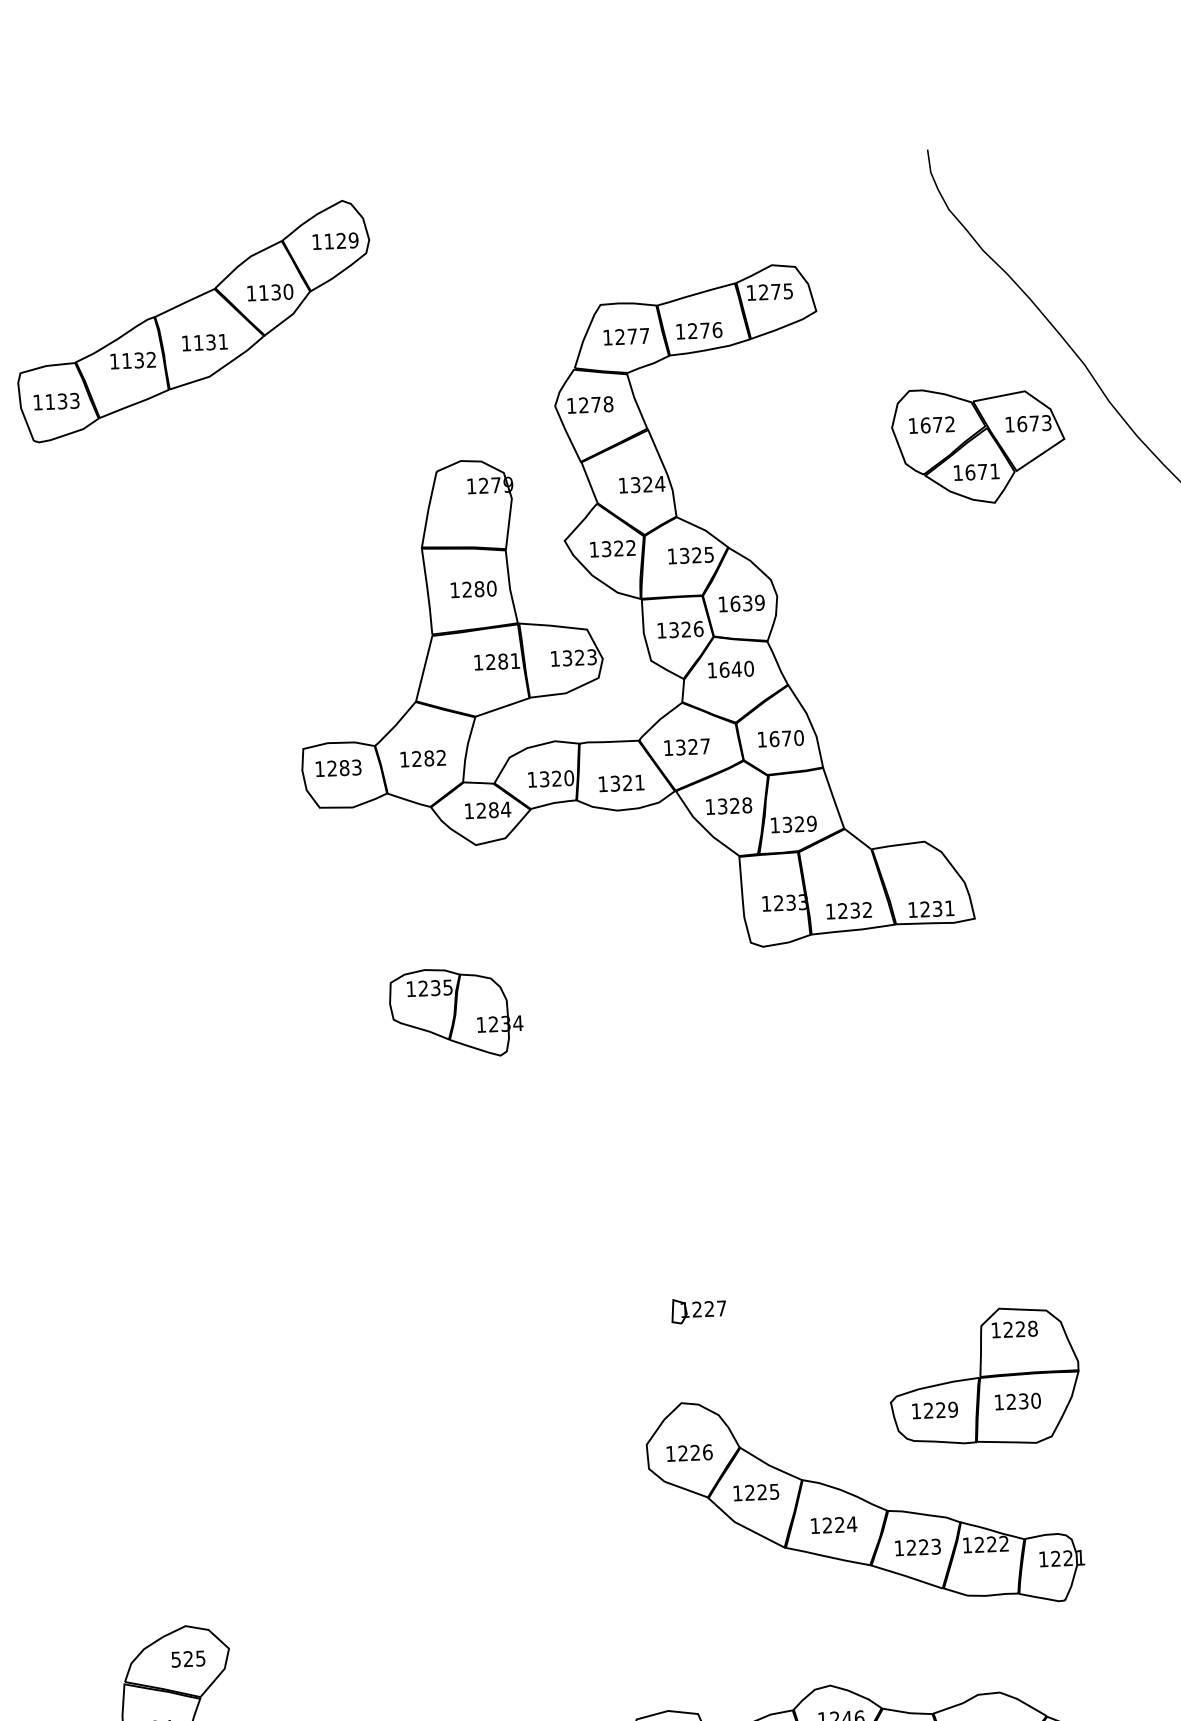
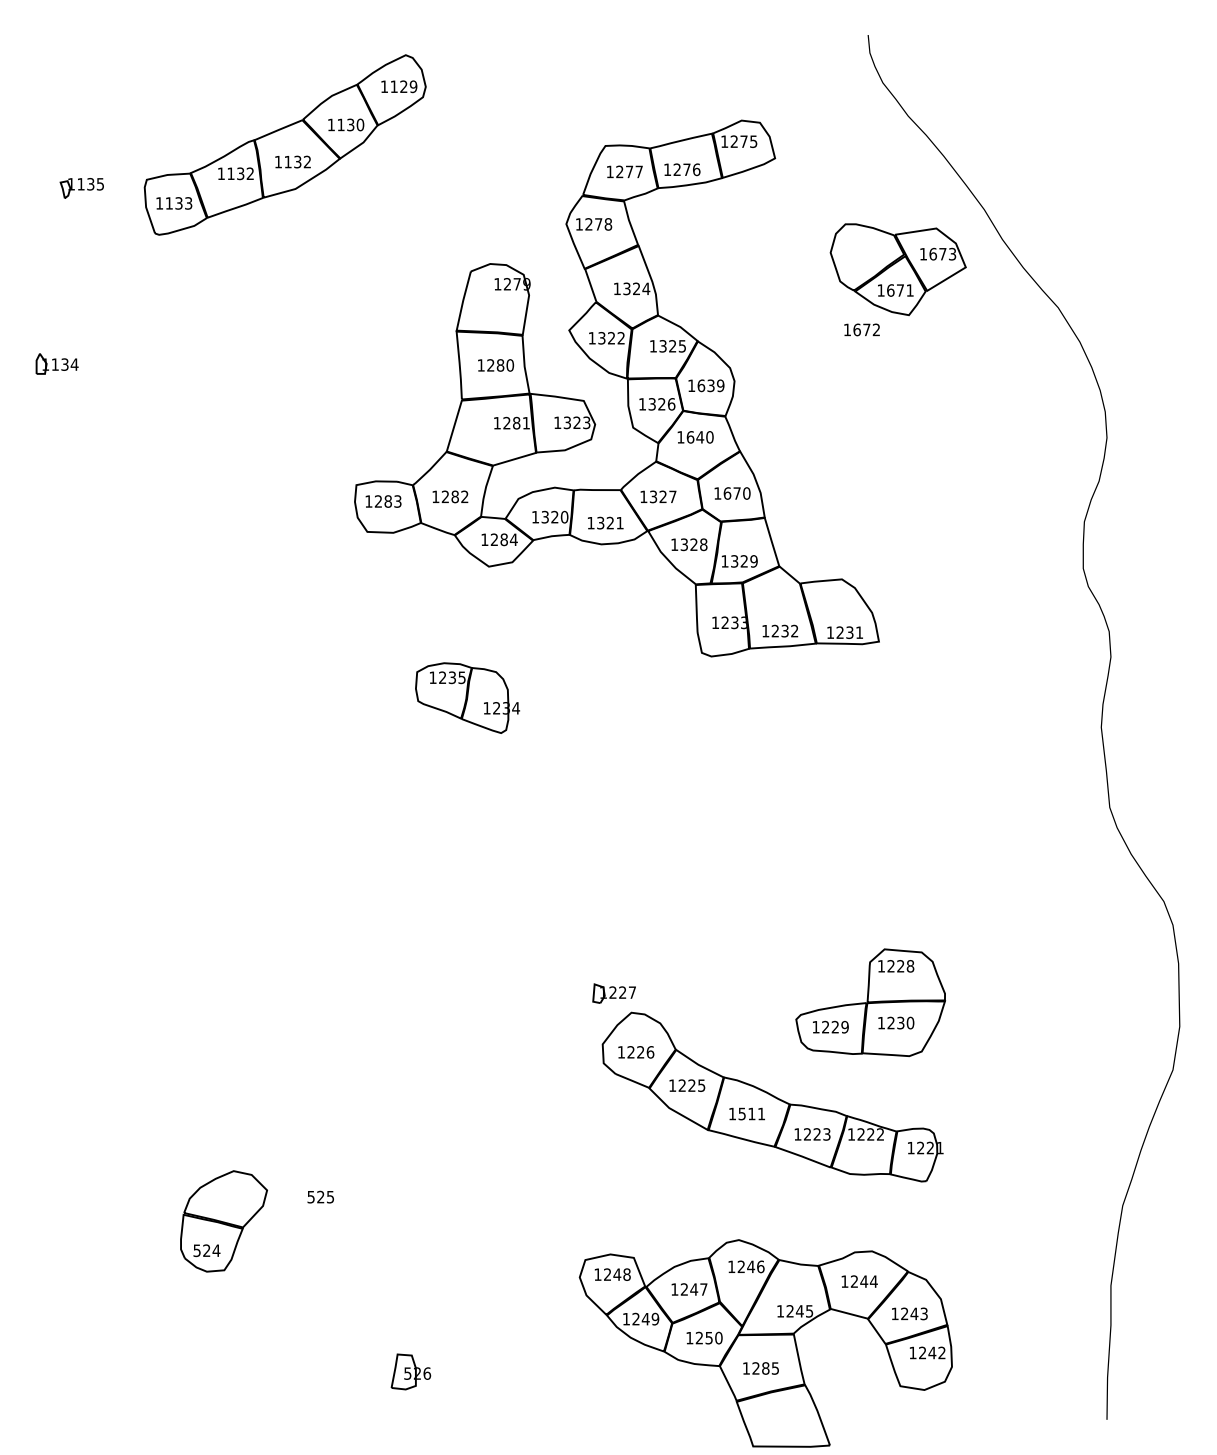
text: (221, 341) -> (306, 161), 1131 -> 1132
text: (931, 424) -> (861, 329), moved
part: (697, 1310) -> (613, 993), moved
text: (839, 1524) -> (751, 1113), 1224 -> 1511
text: (187, 1658) -> (320, 1196), moved

